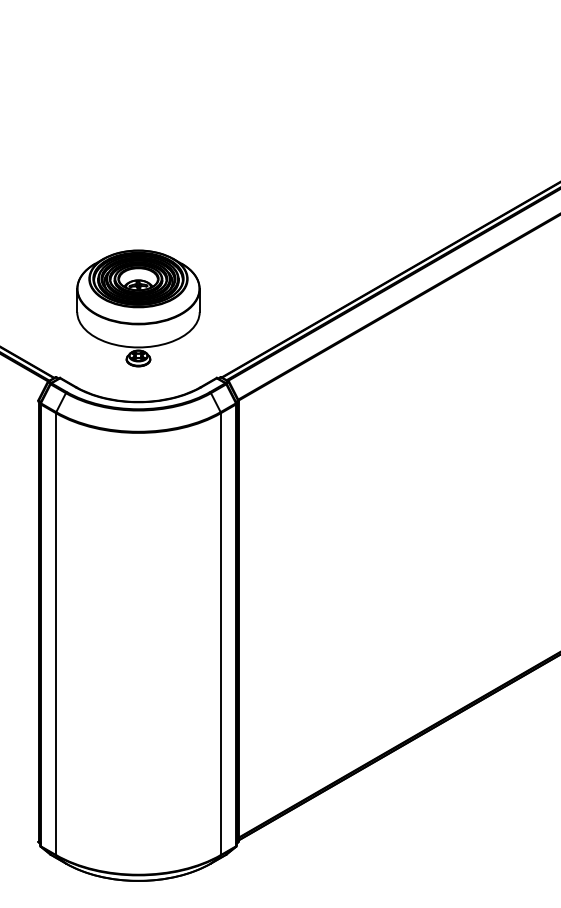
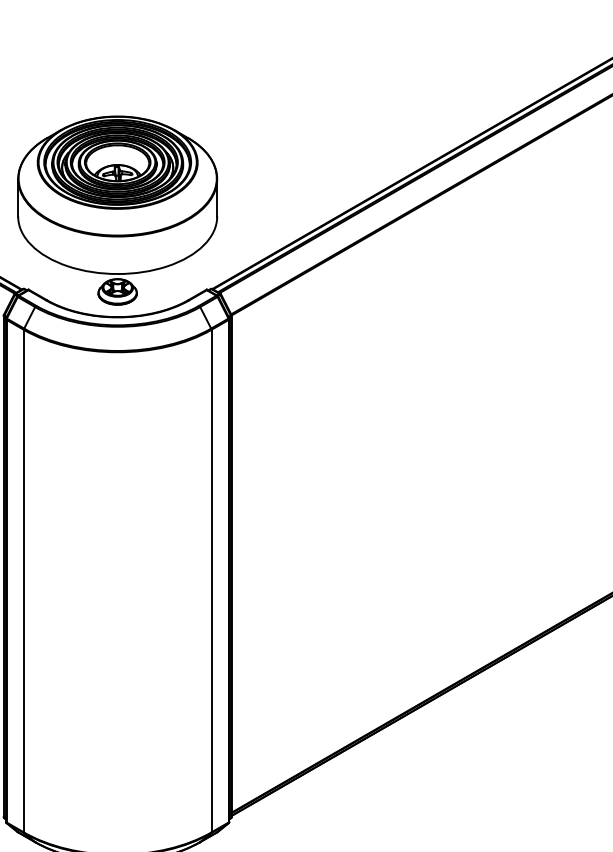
part: (138, 308) -> (117, 210), size x1.43

